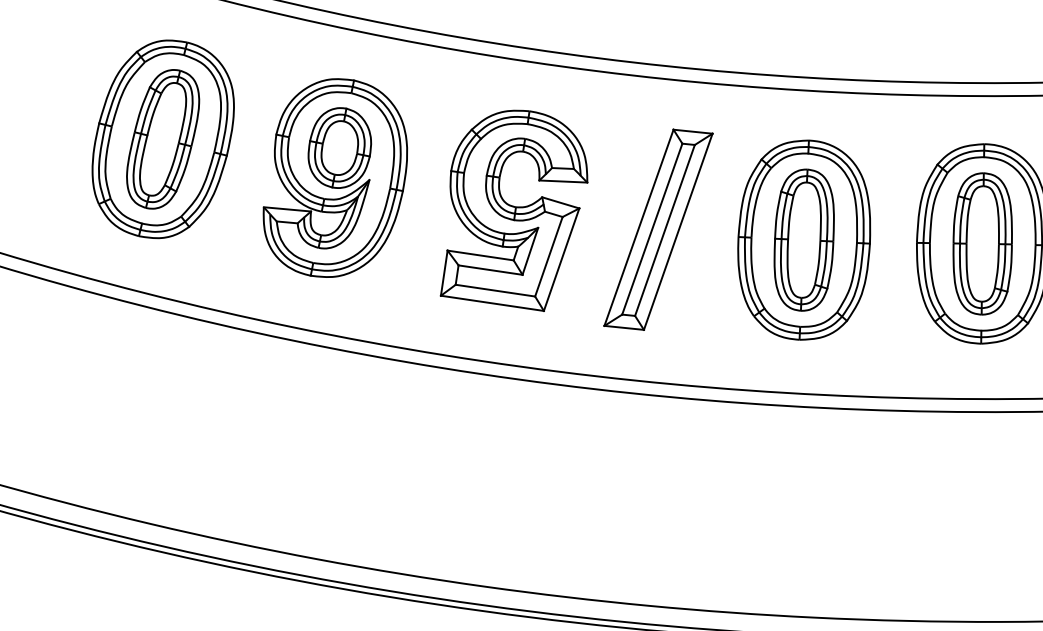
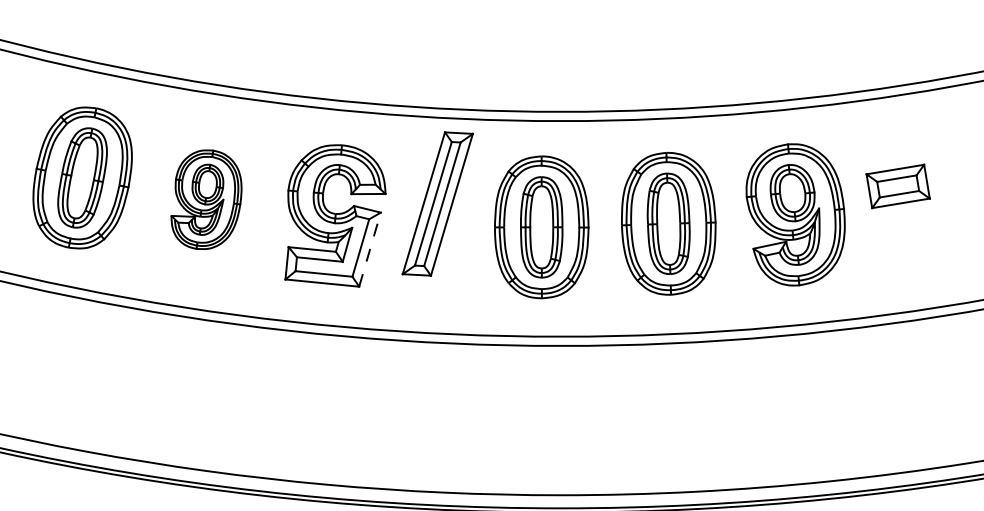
part: (335, 178) -> (206, 199), size x0.7
part: (658, 229) -> (437, 203), moved
line: (562, 259) -> (370, 249), solid -> dashed

